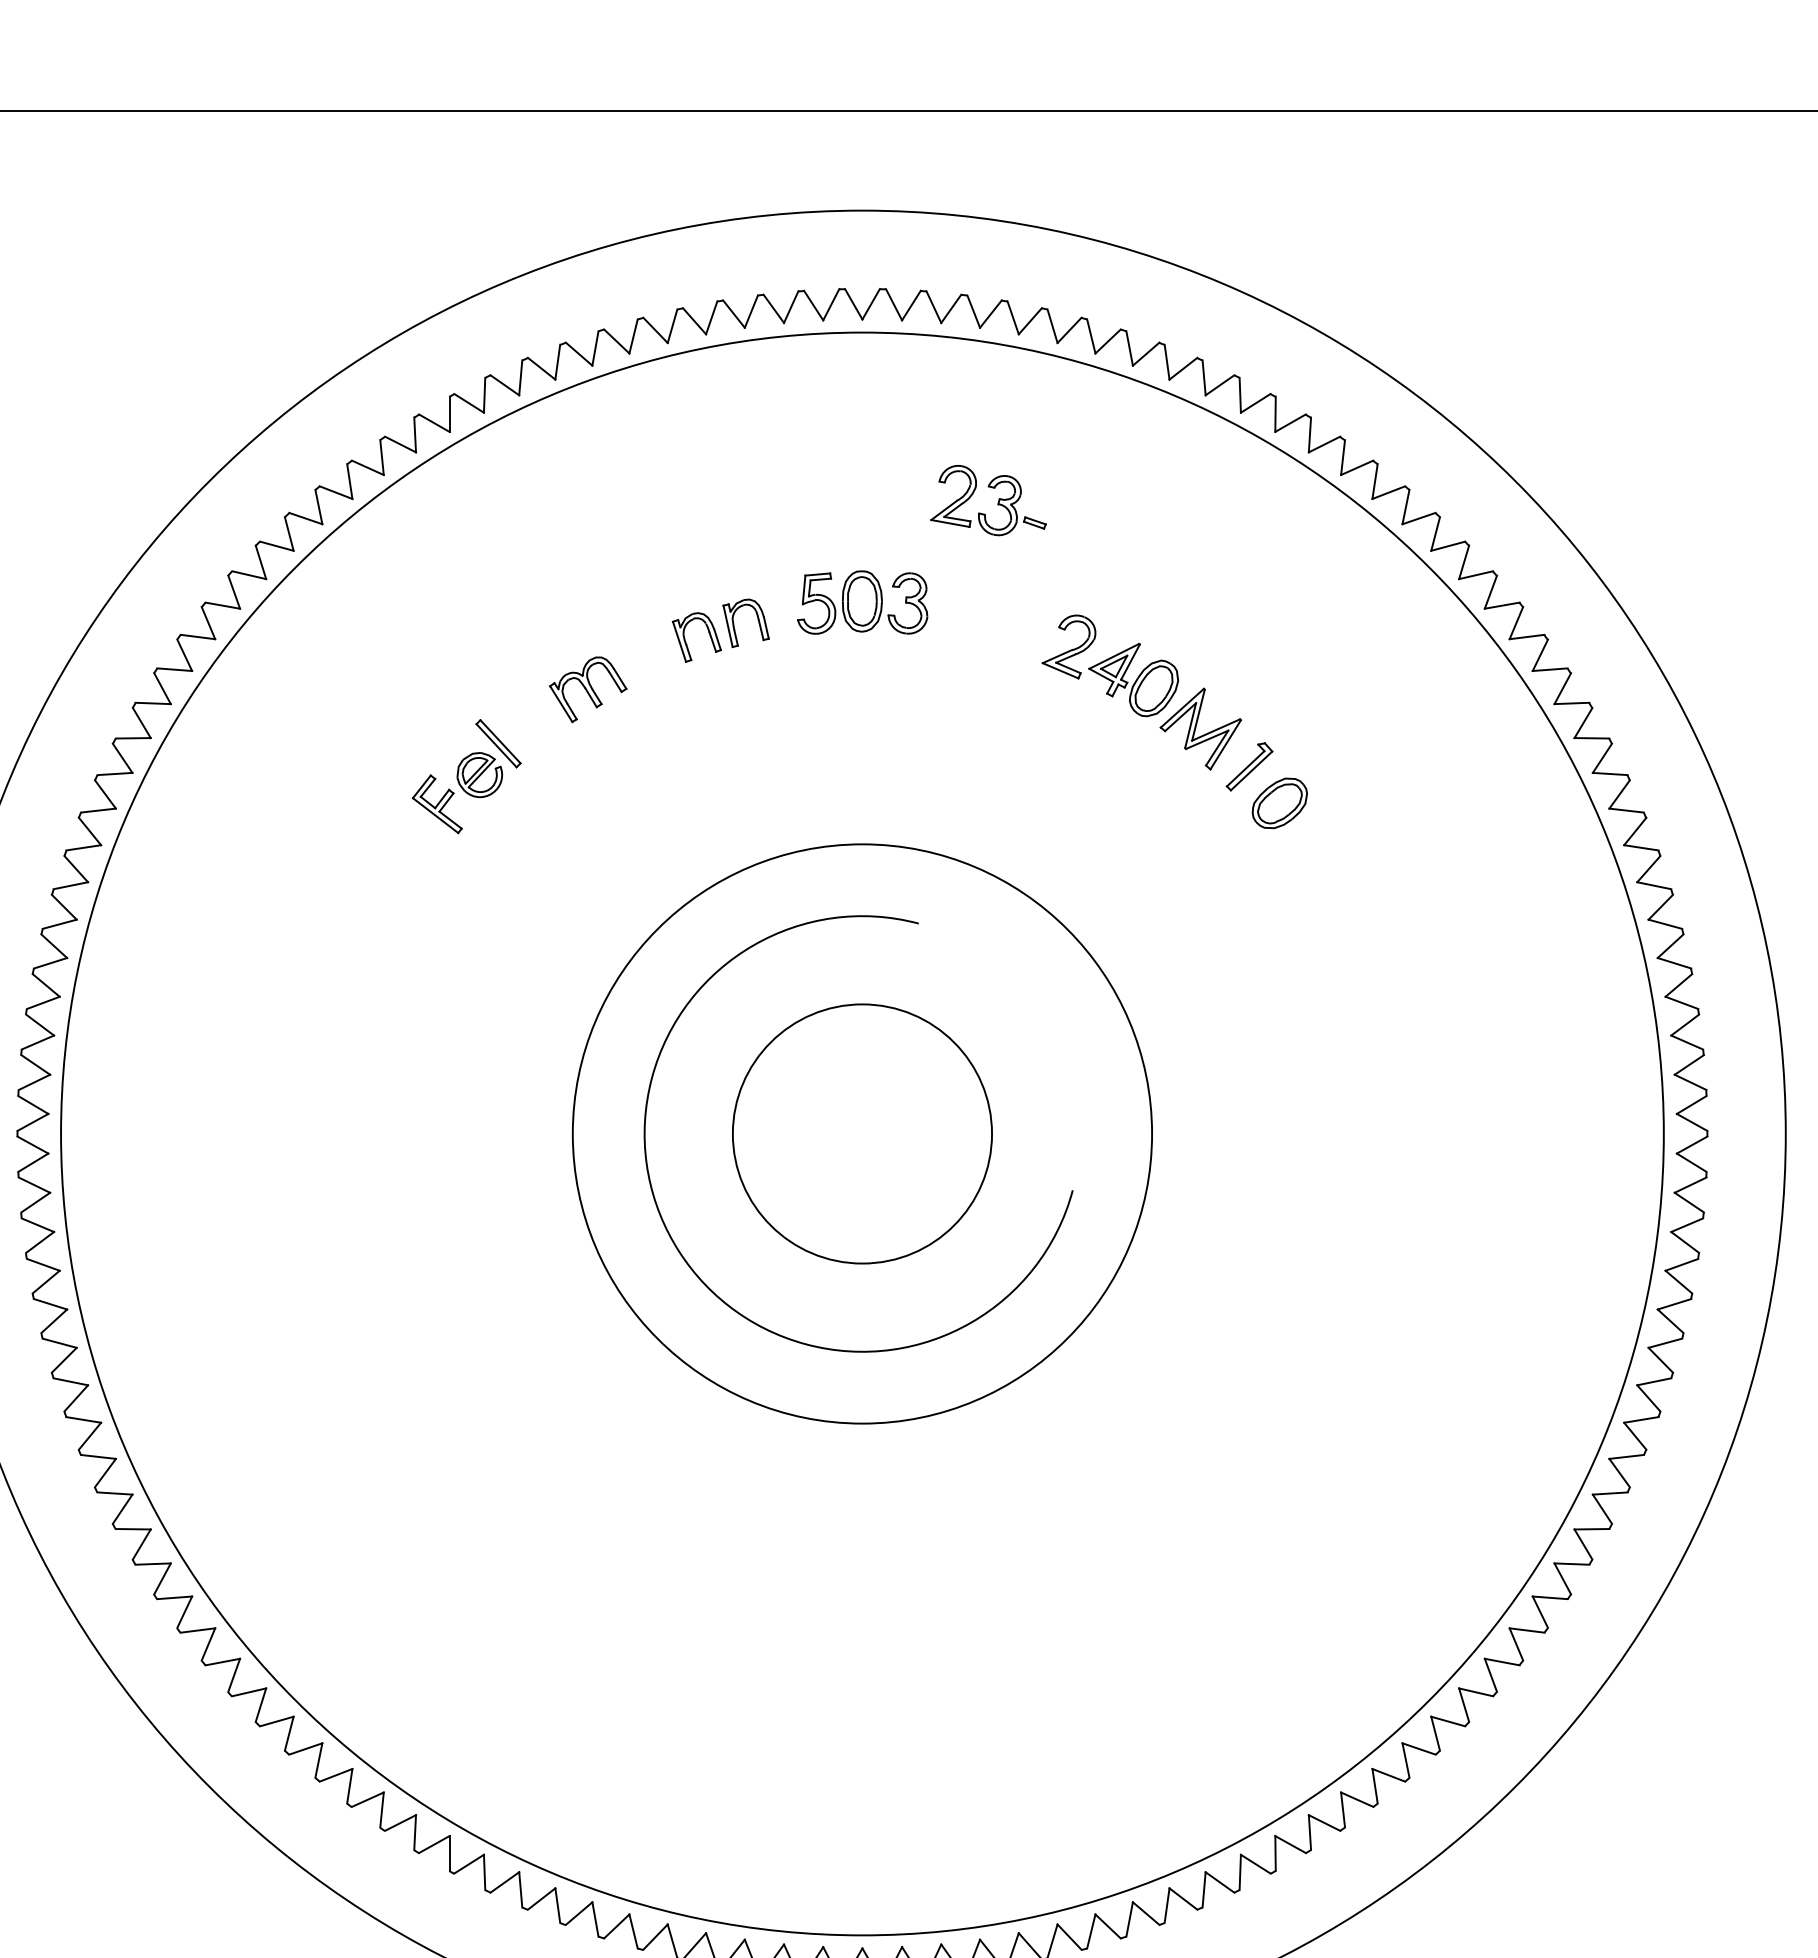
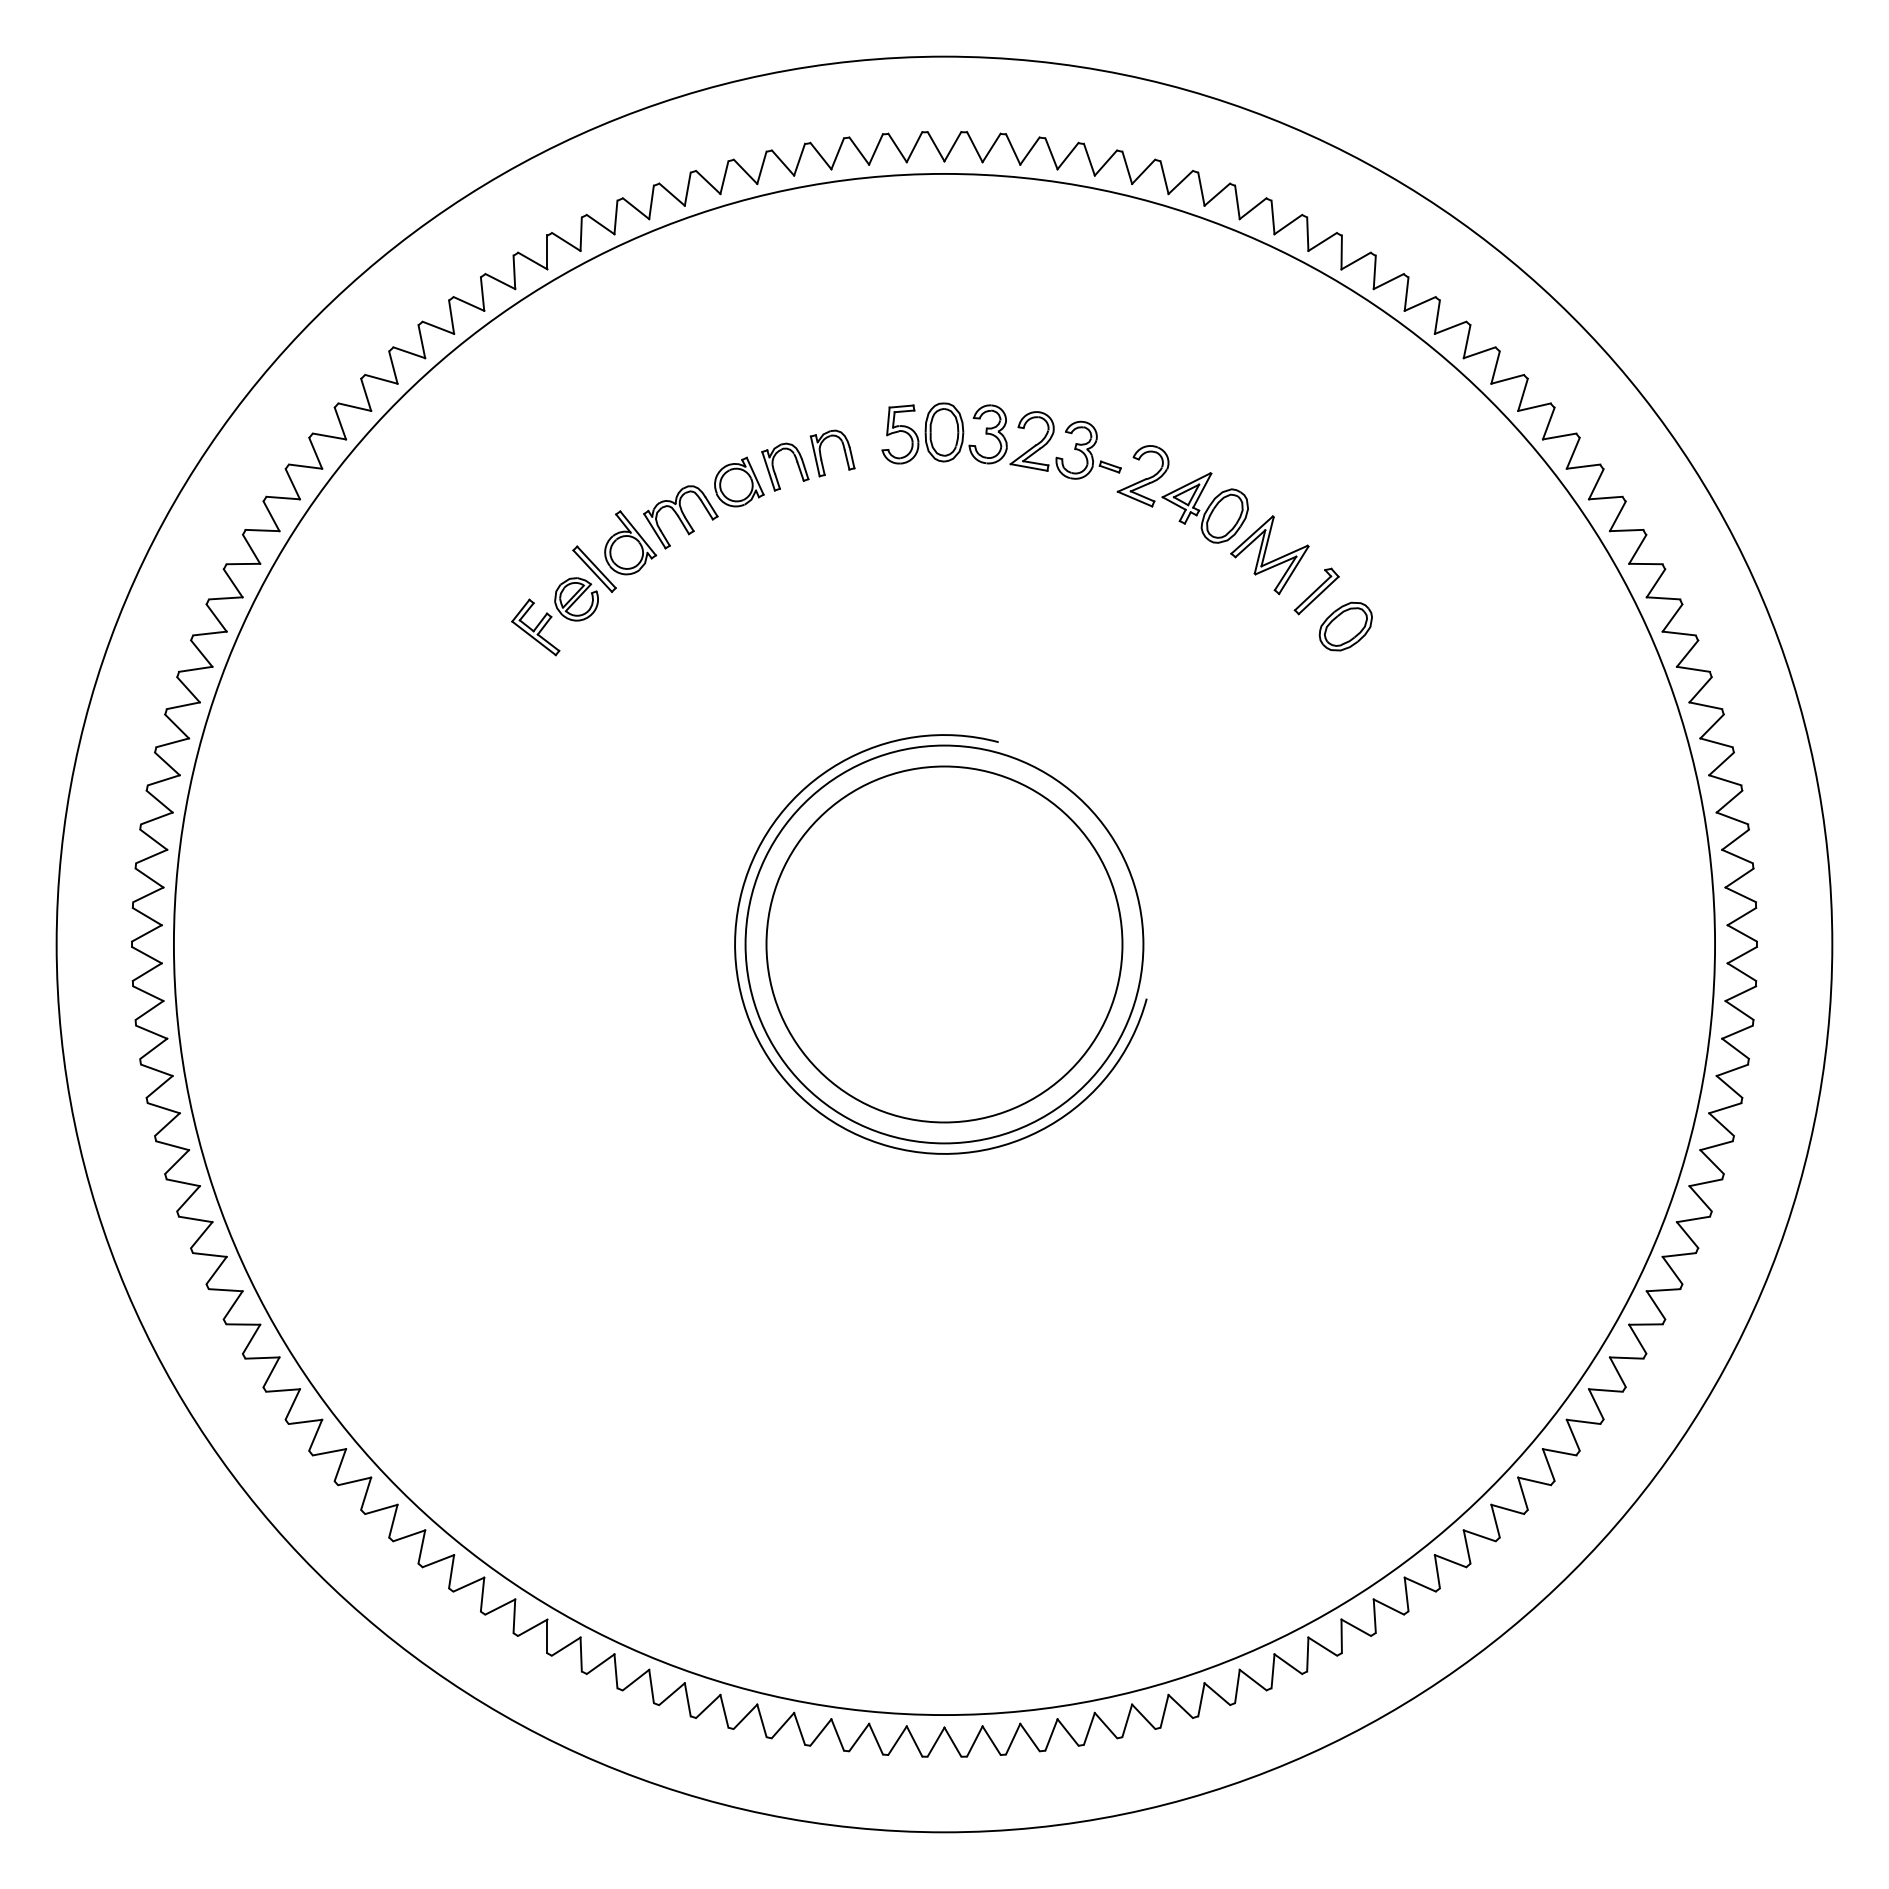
part: (997, 501) -> (1074, 446), moved
part: (649, 652) -> (739, 481), added
part: (535, 715) -> (630, 542), added
circle: (862, 1133) -> (944, 944), size x0.71
circle: (862, 1133) -> (944, 944), size x1.43

